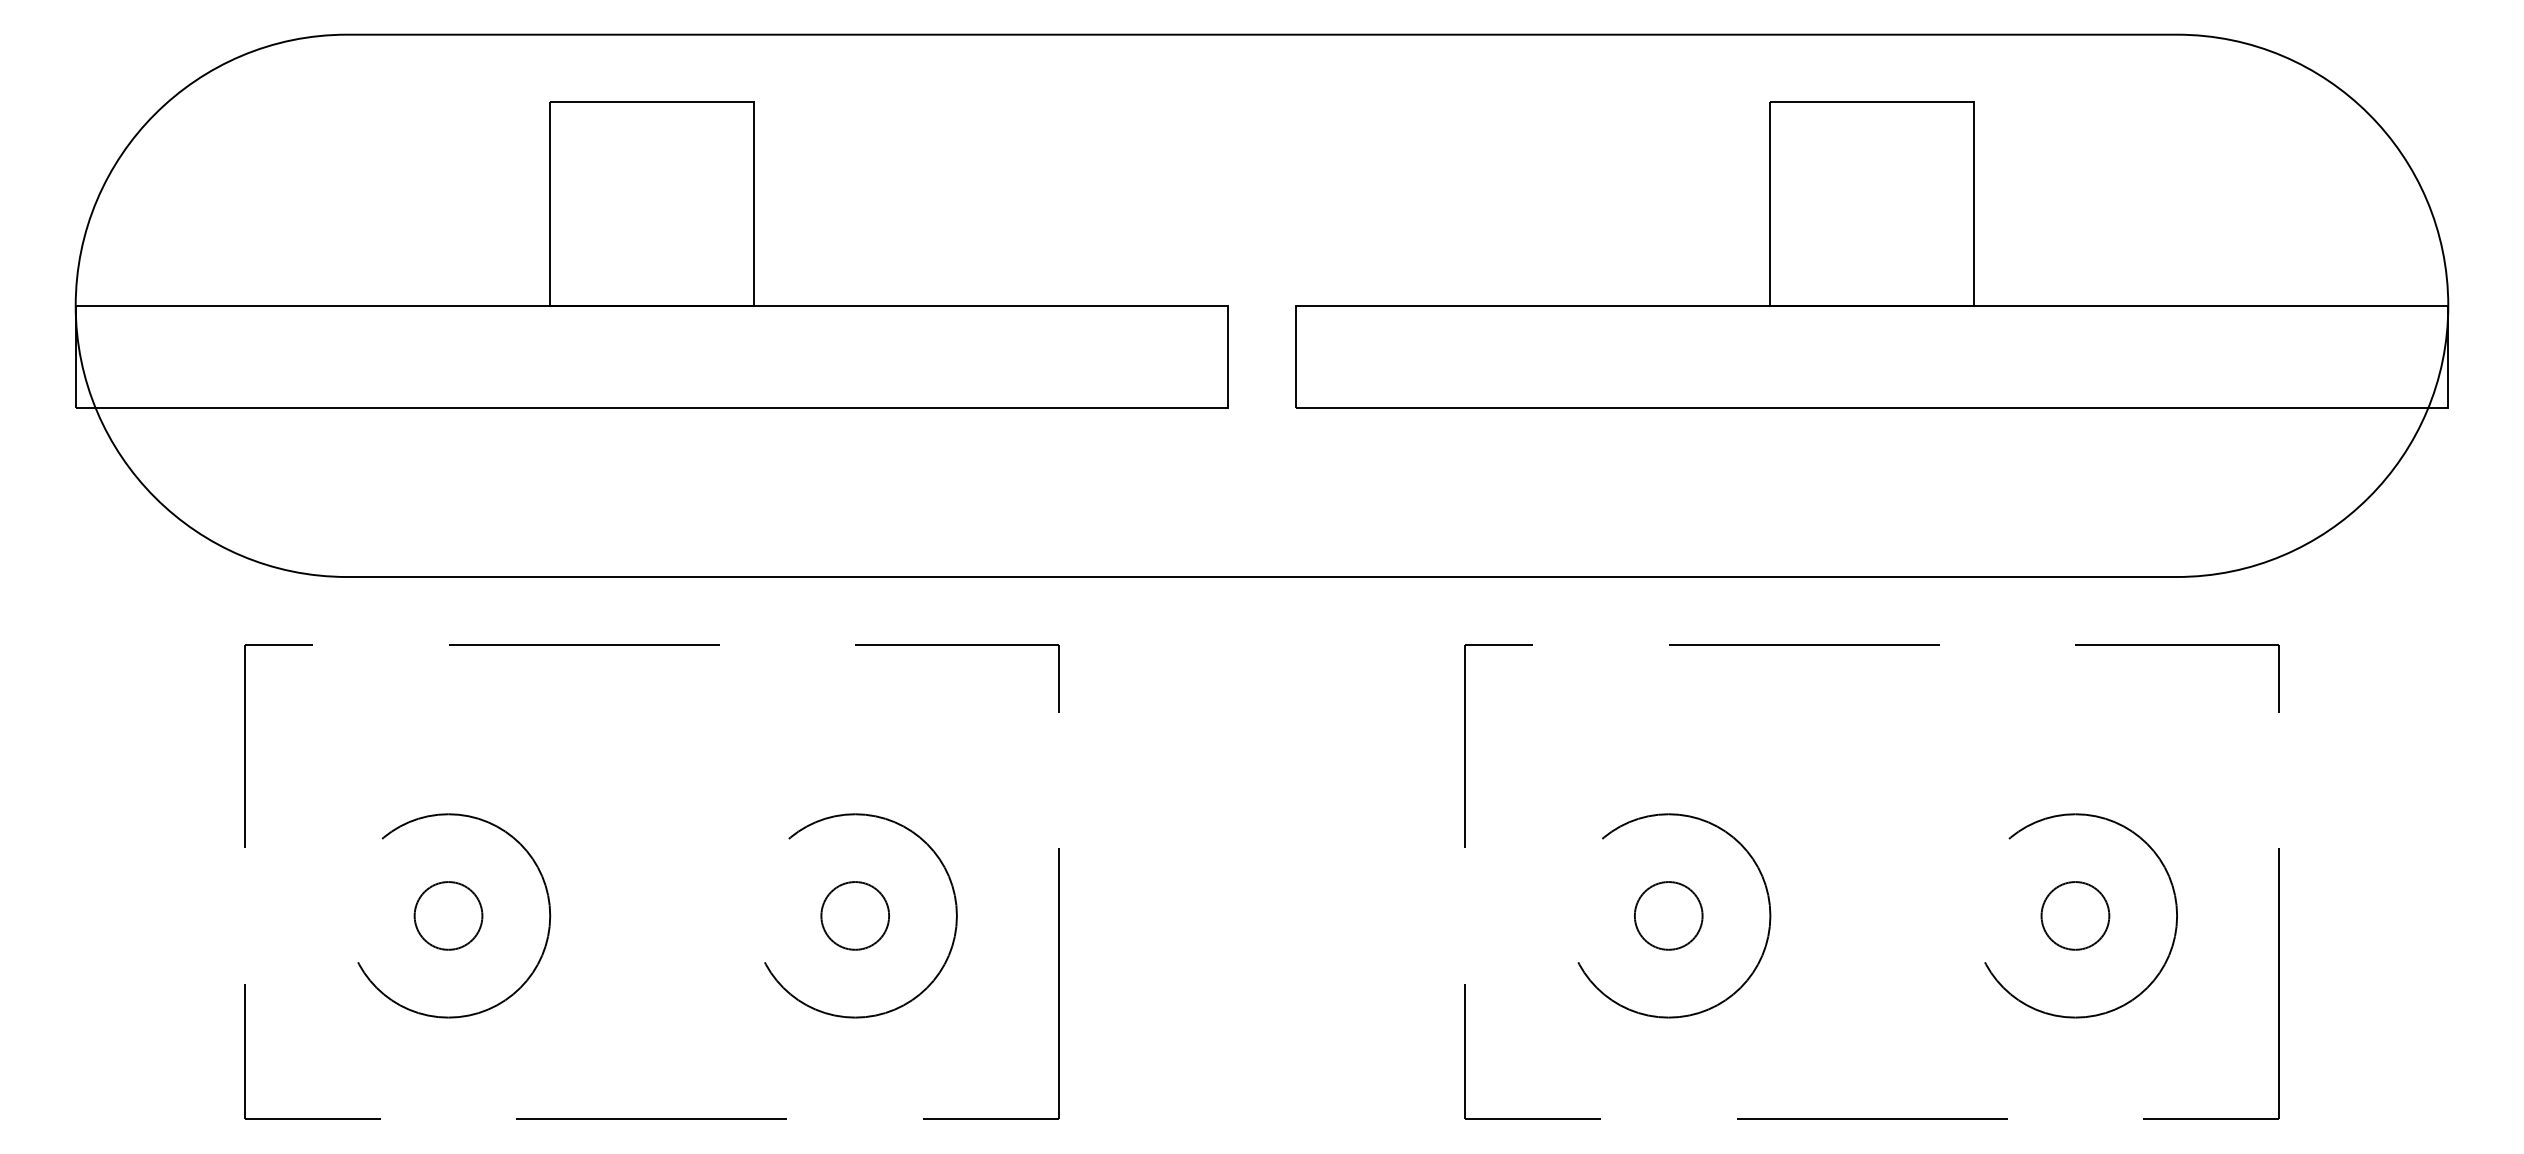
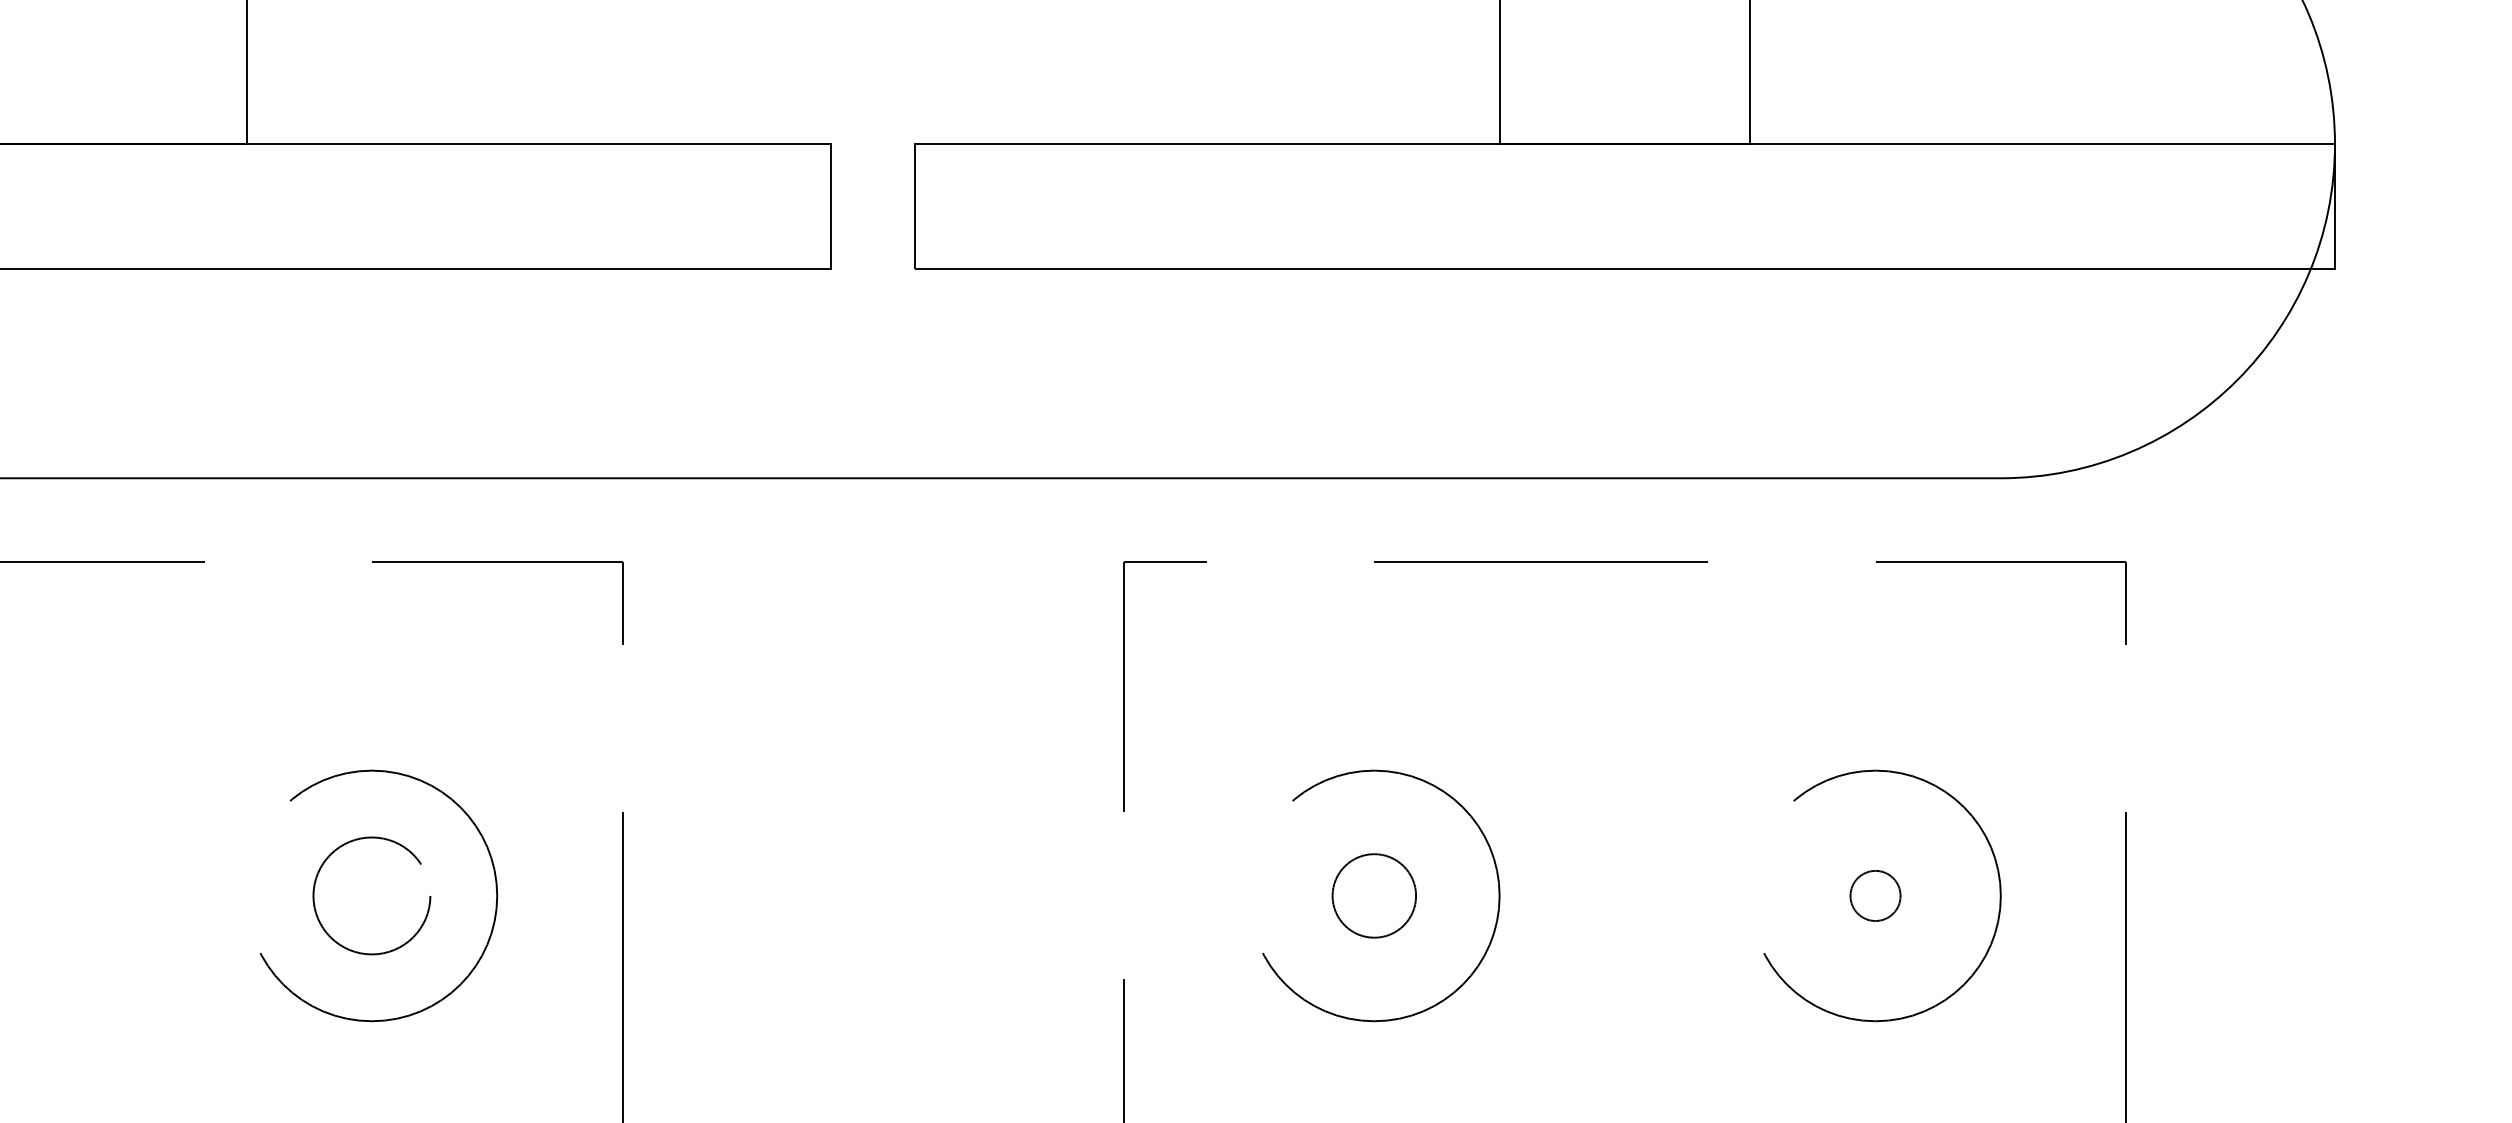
circle: (855, 915) -> (372, 895), size x1.4
circle: (2075, 915) -> (1875, 895), size x0.6

